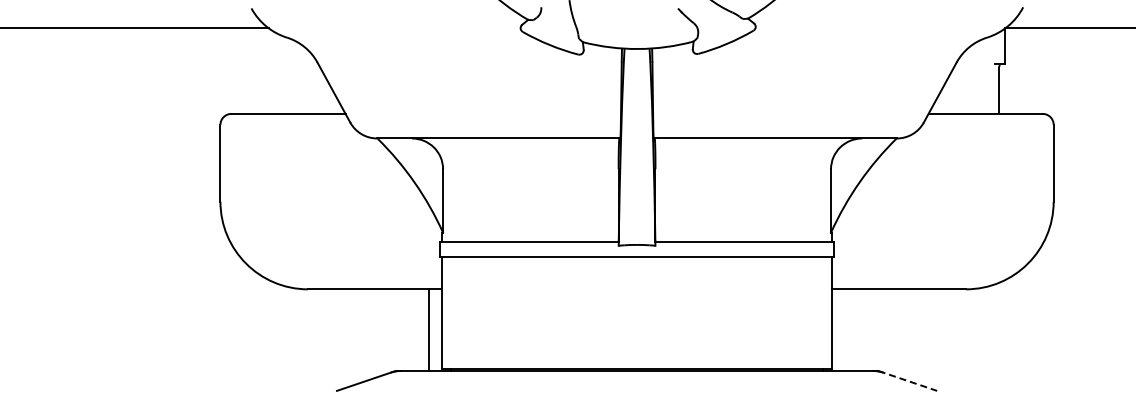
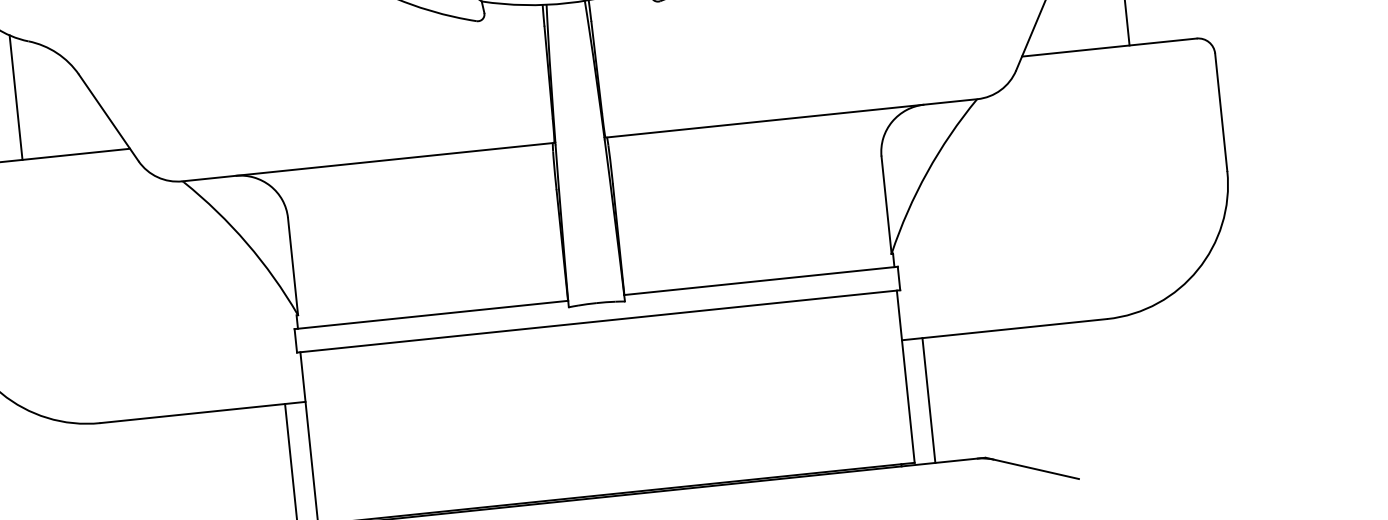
line: (275, 72) -> (16, 96), added
line: (845, 329) -> (929, 399), added
line: (907, 381) -> (1032, 469), dashed -> solid

